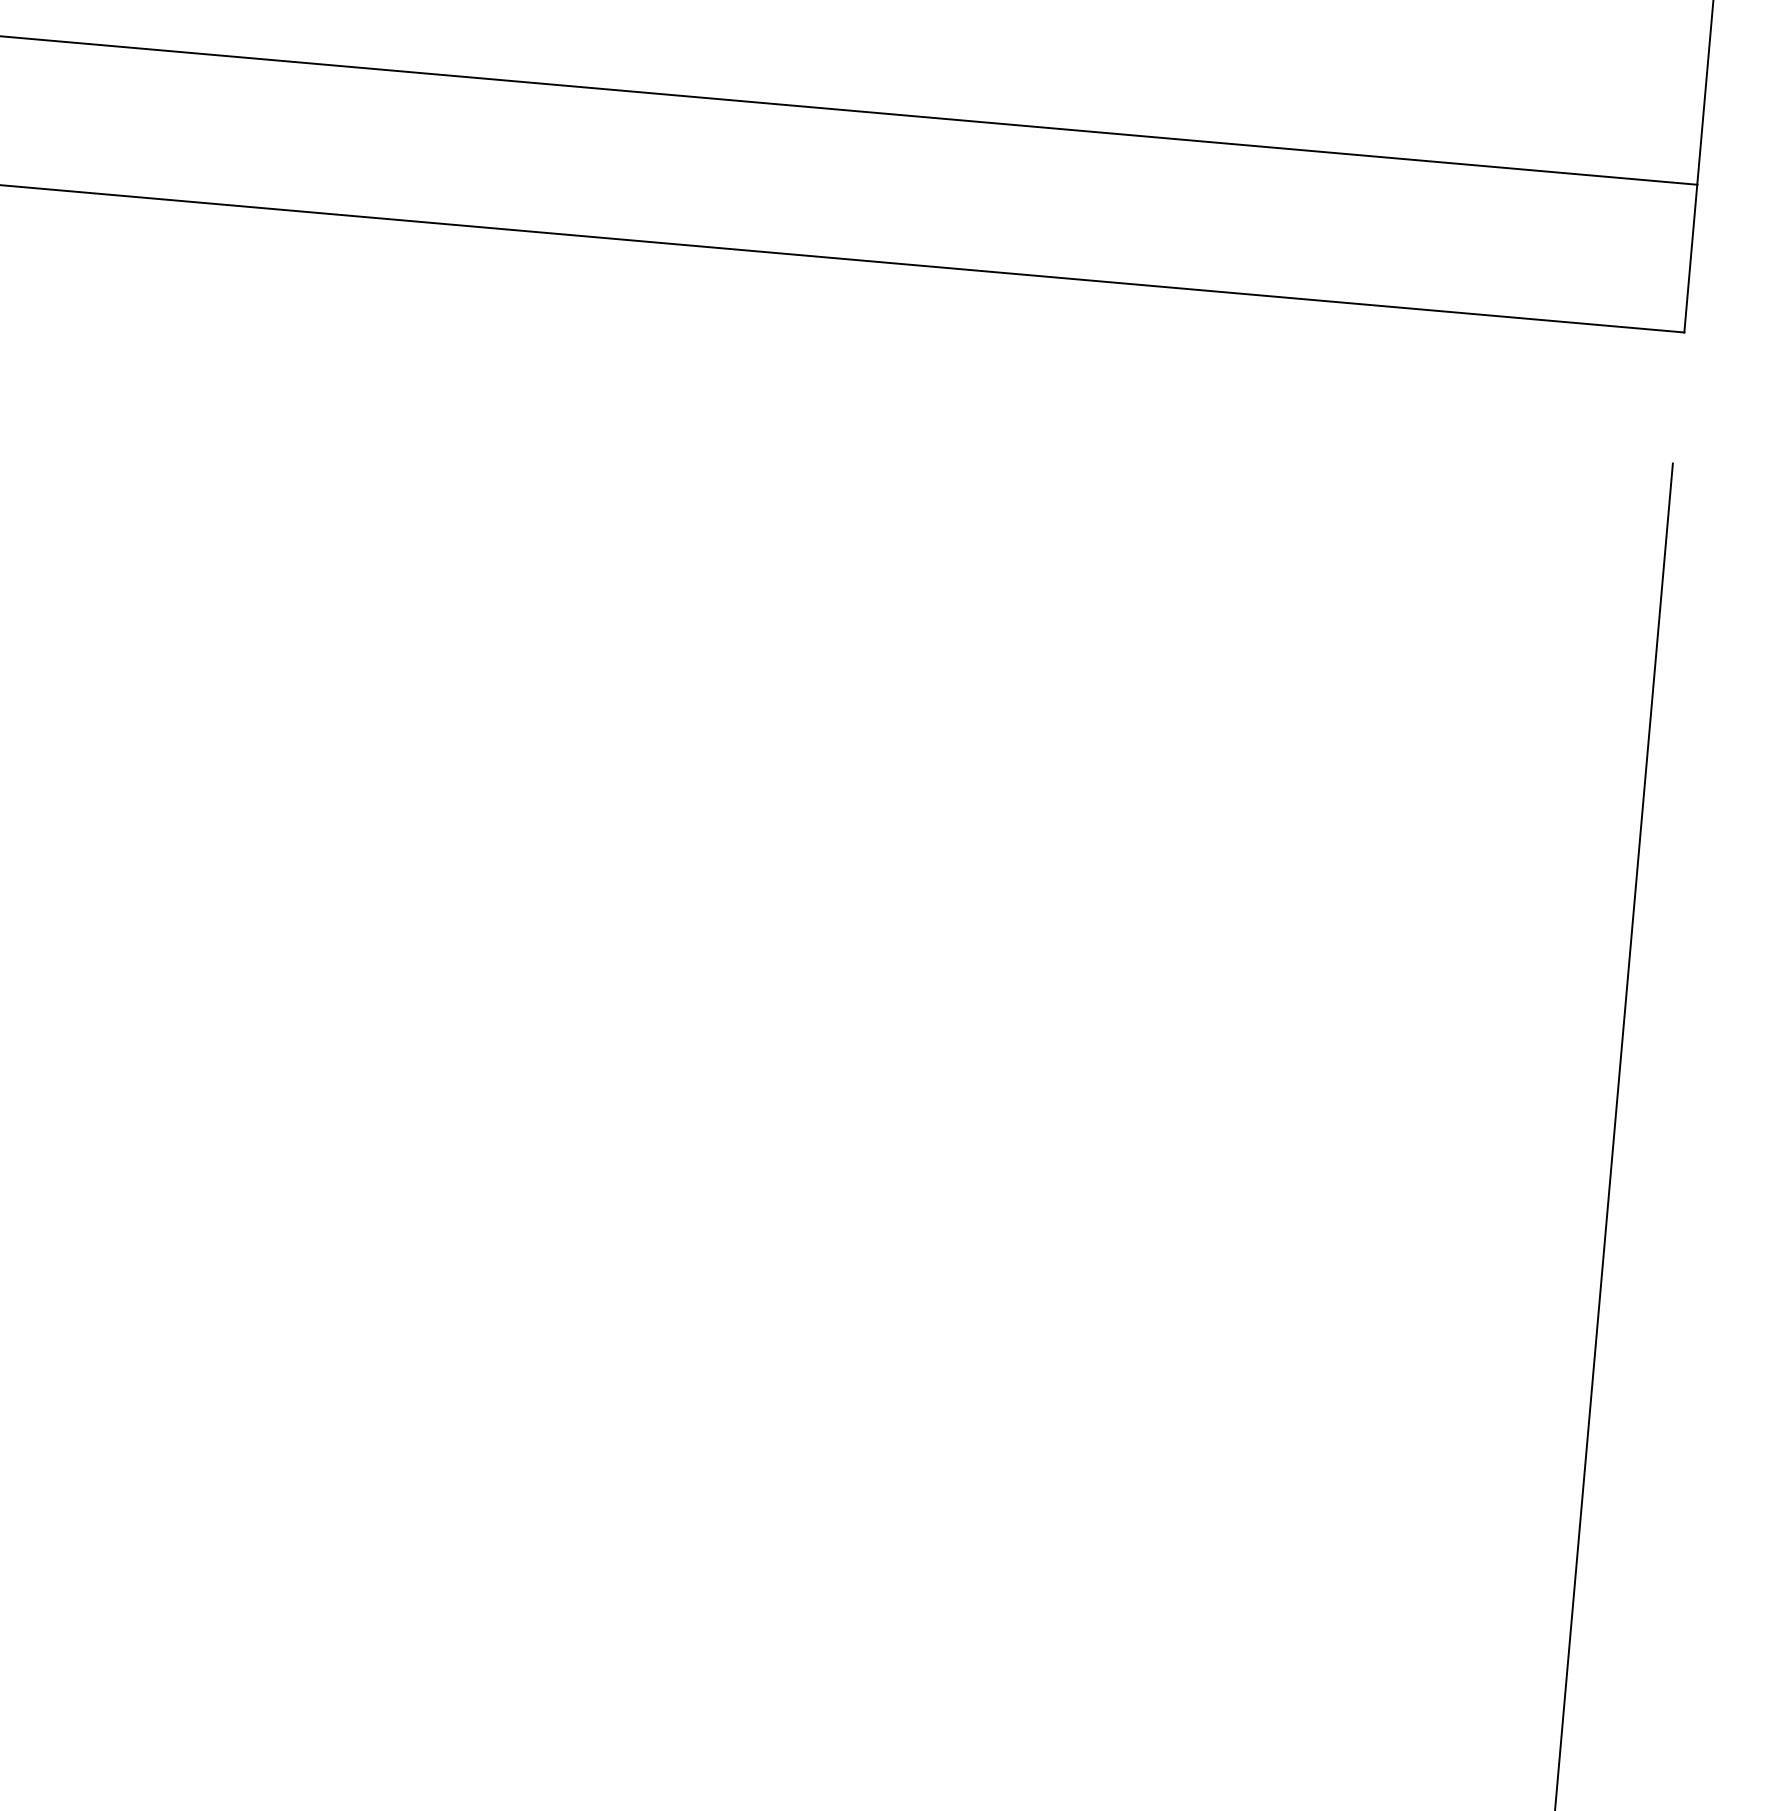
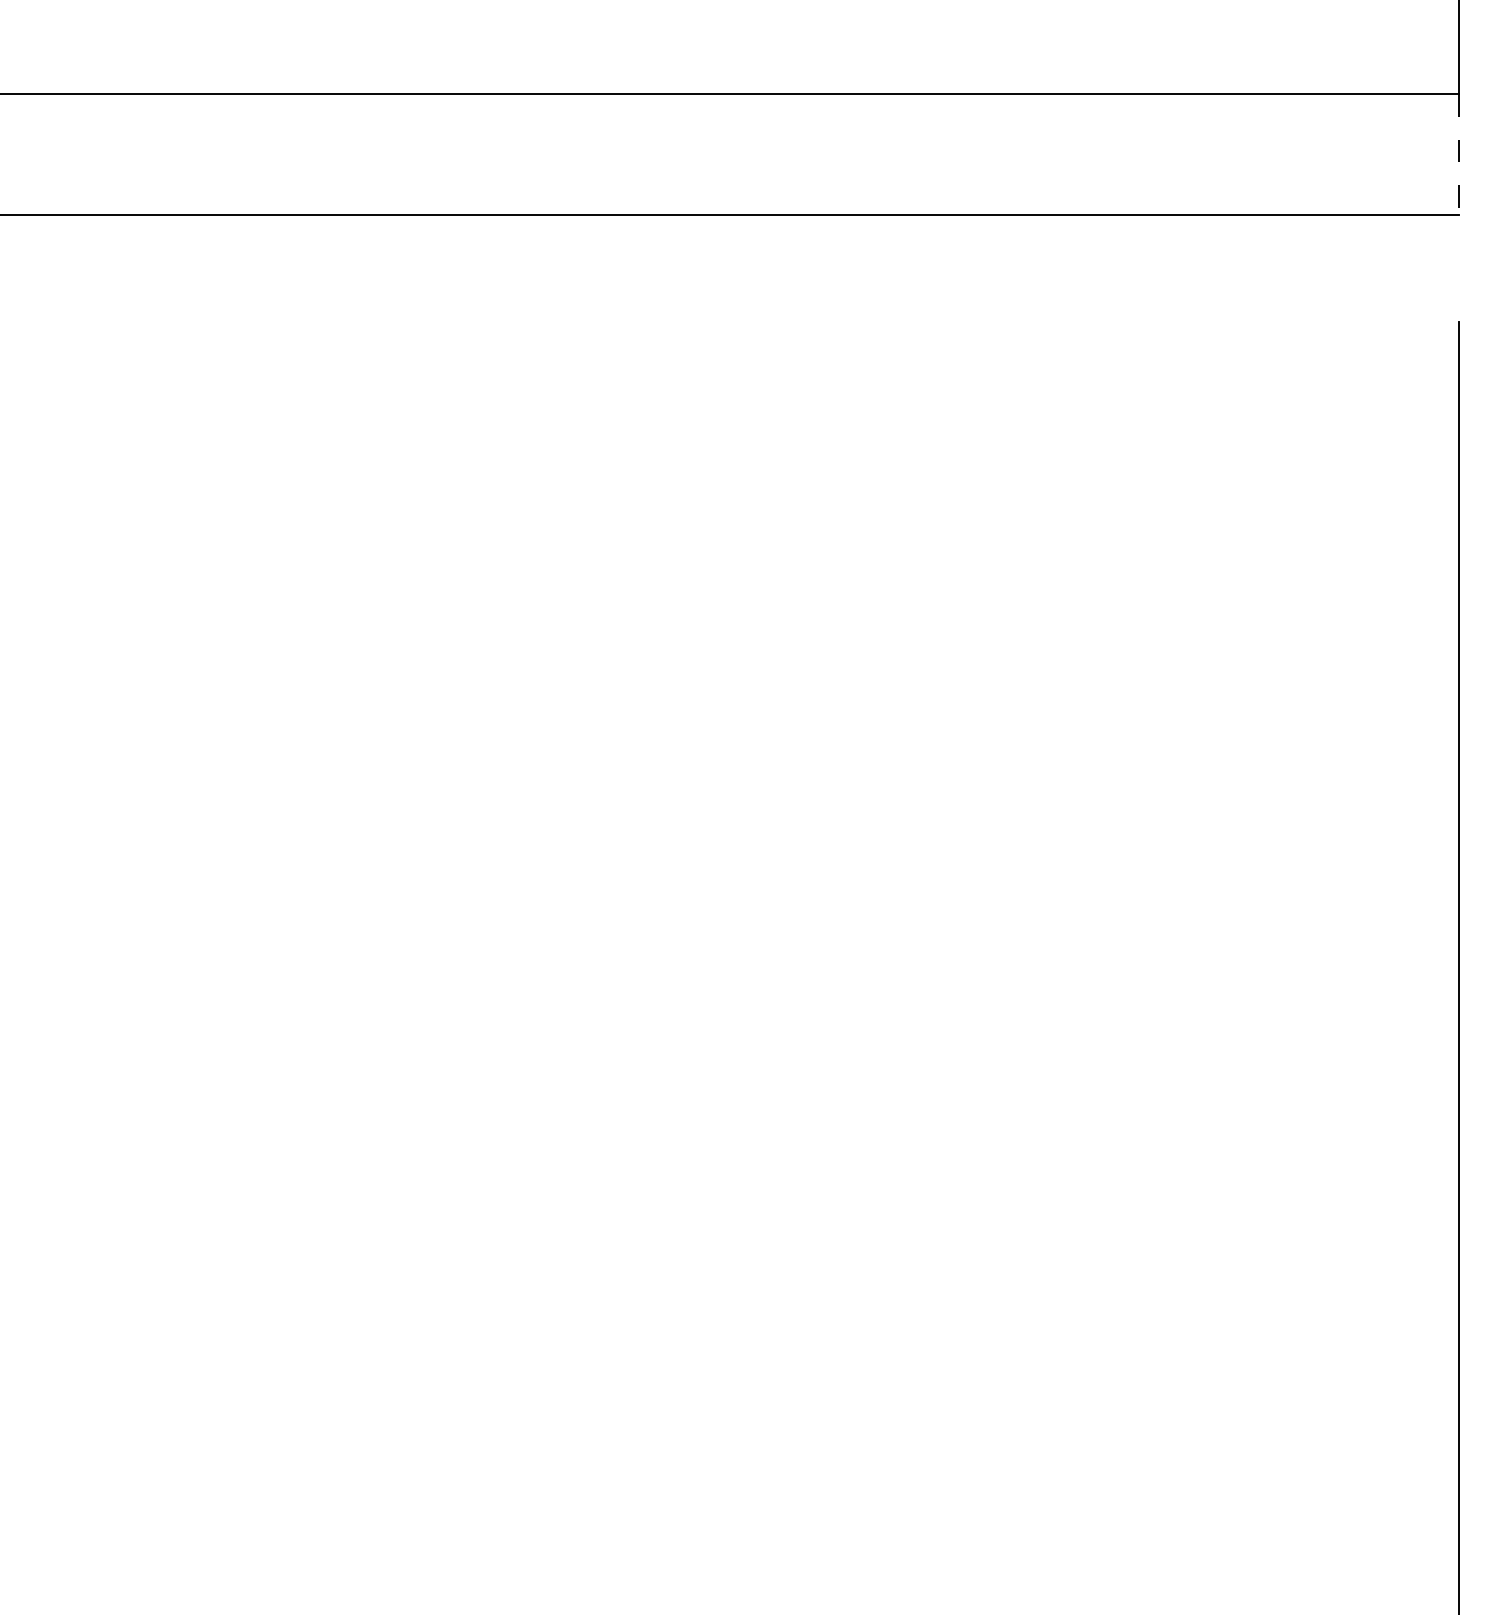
line: (1691, 258) -> (1459, 154), solid -> dashed

